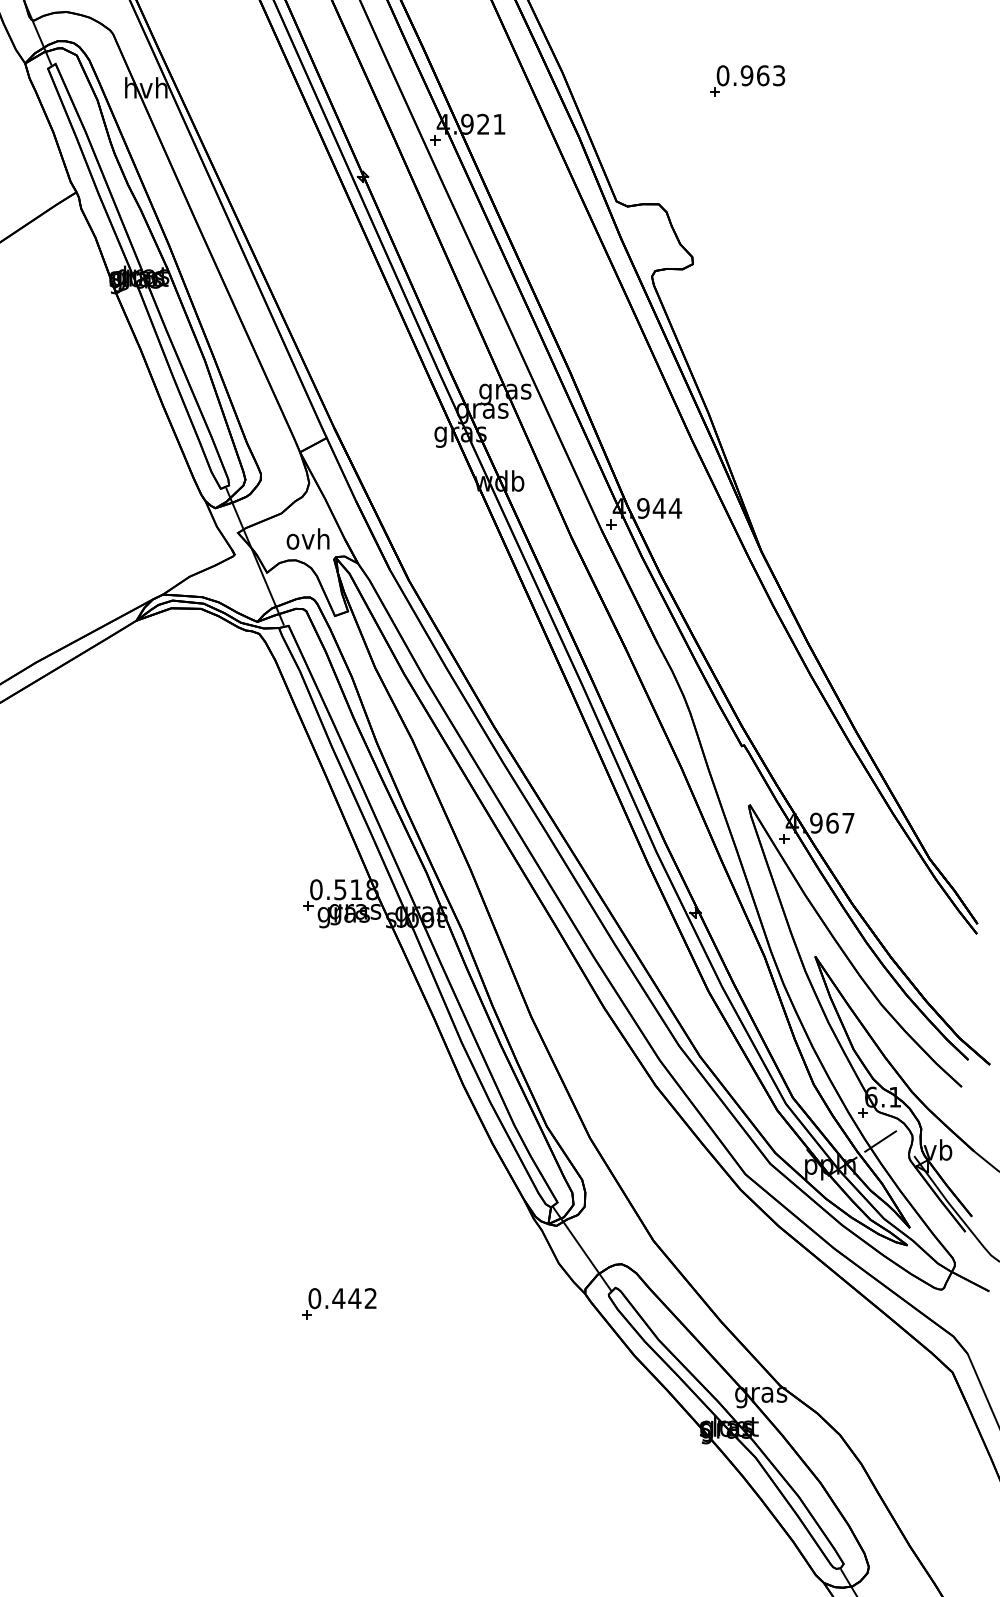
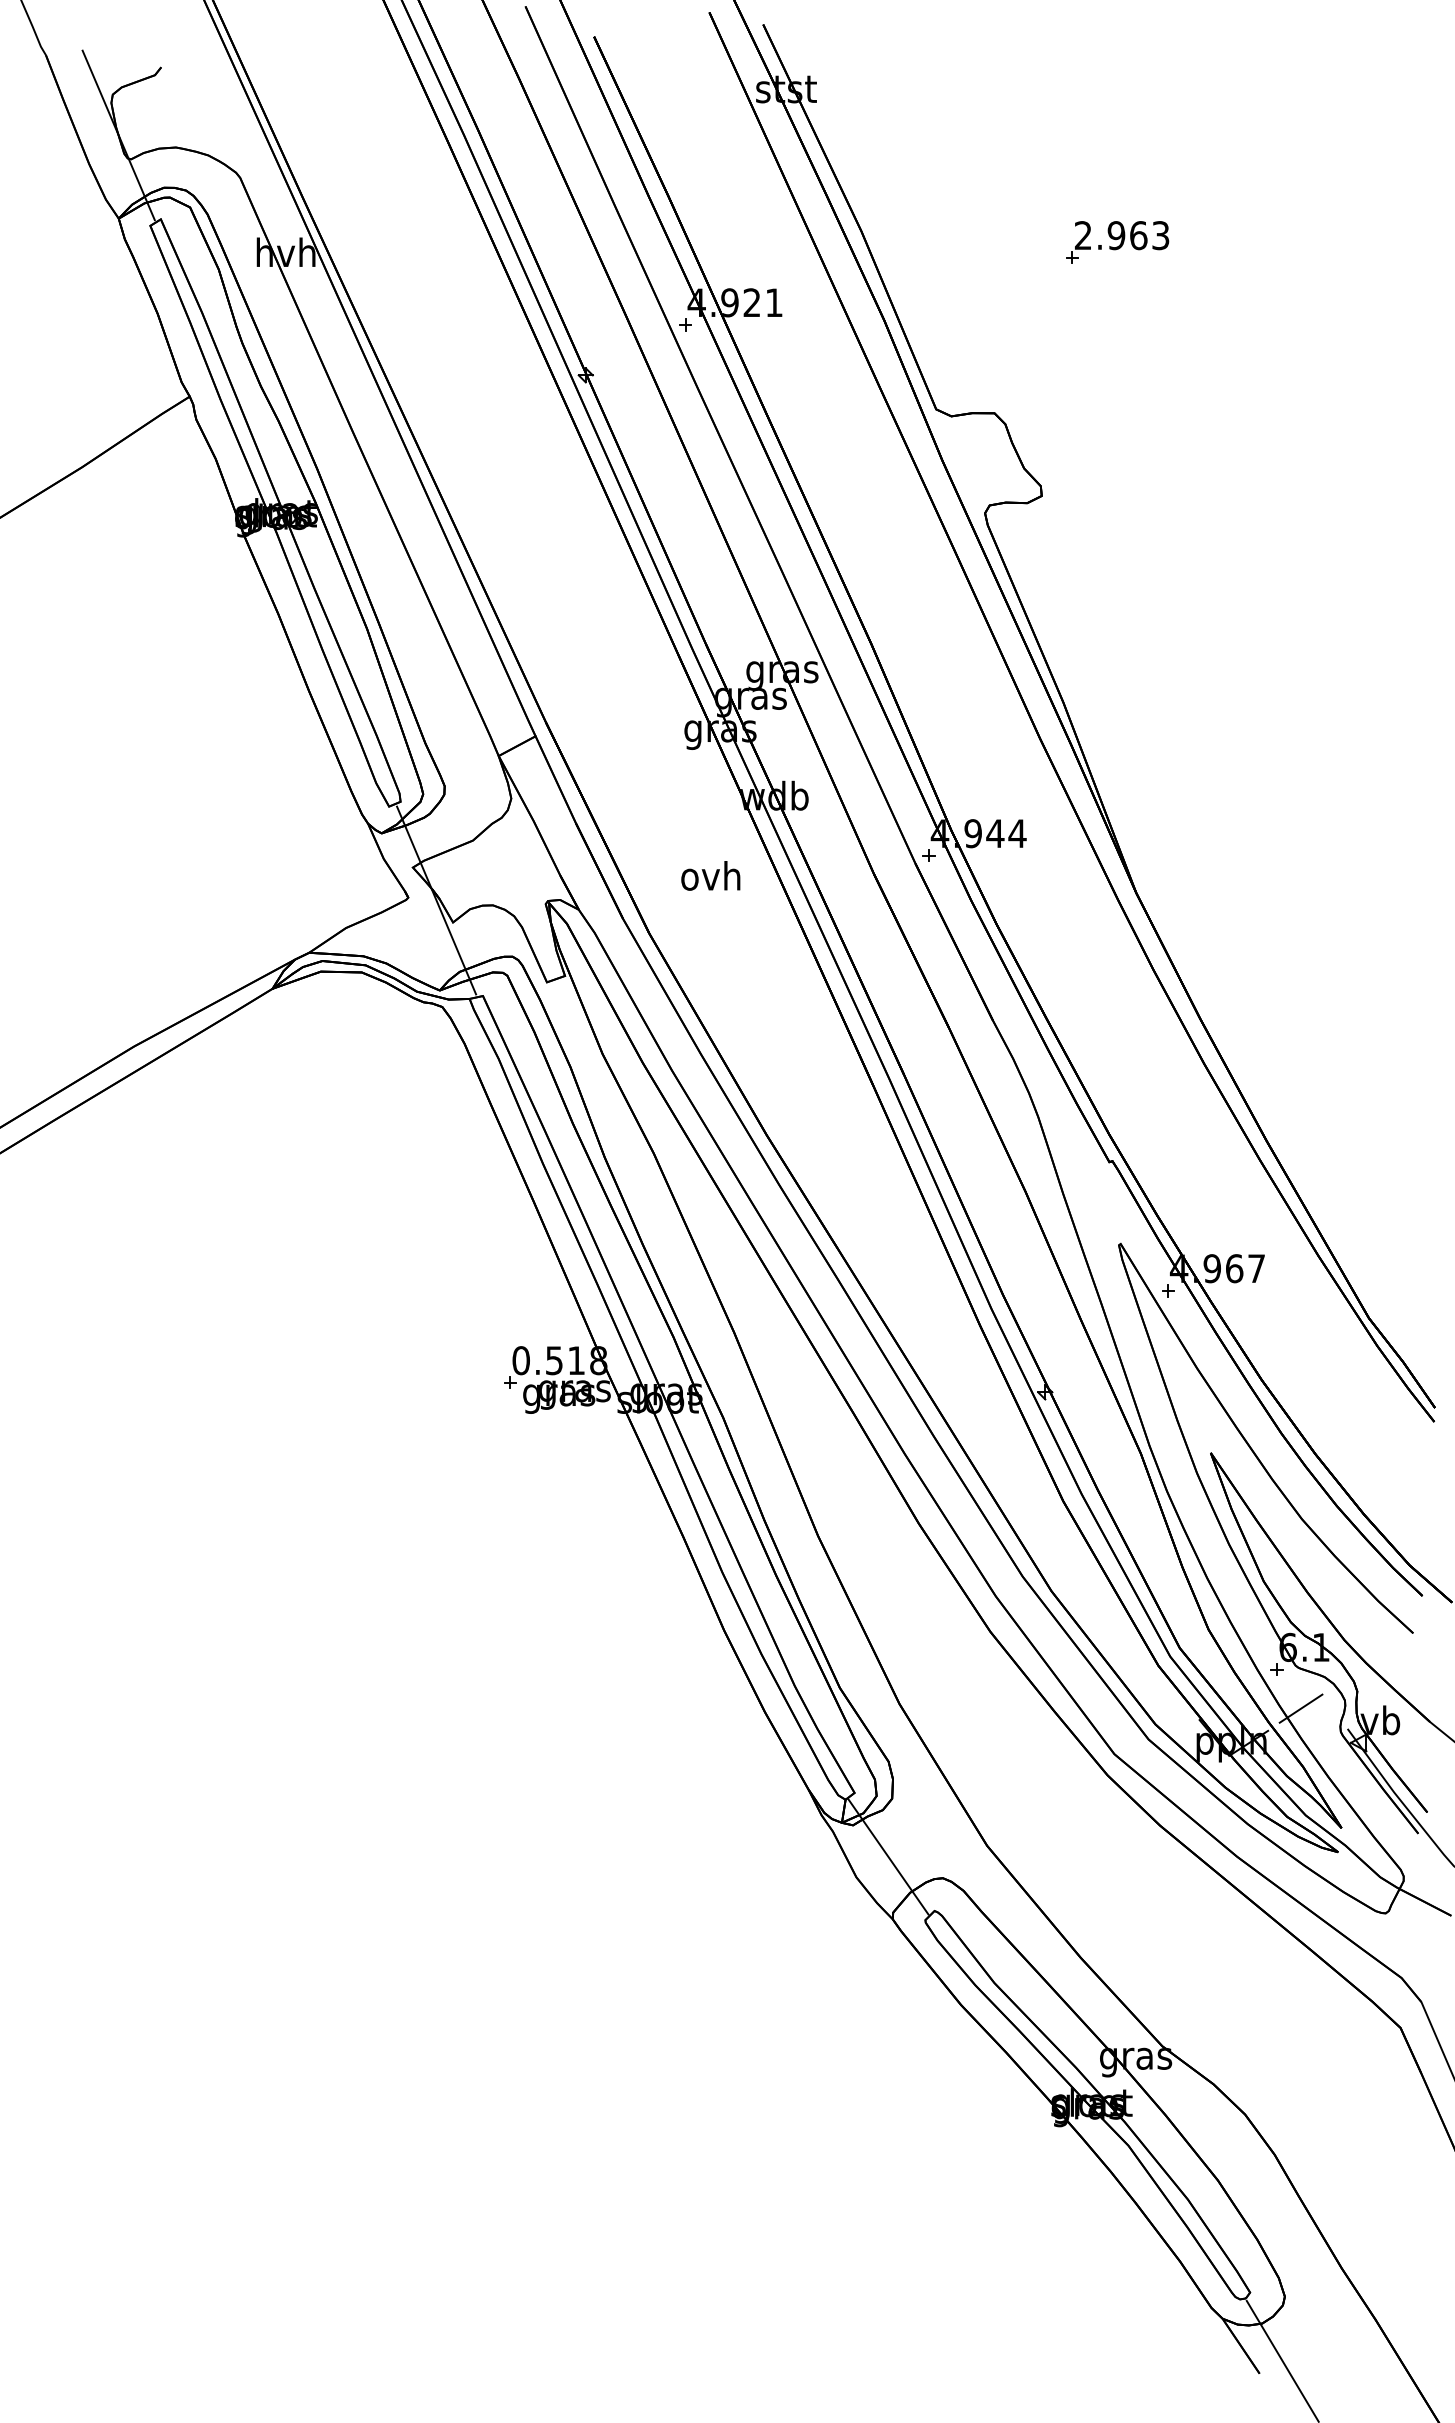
text: (723, 75) -> (1083, 235), 0.963 -> 2.963
text: (307, 538) -> (710, 875), moved
part: (339, 1303) -> (552, 1932), removed

